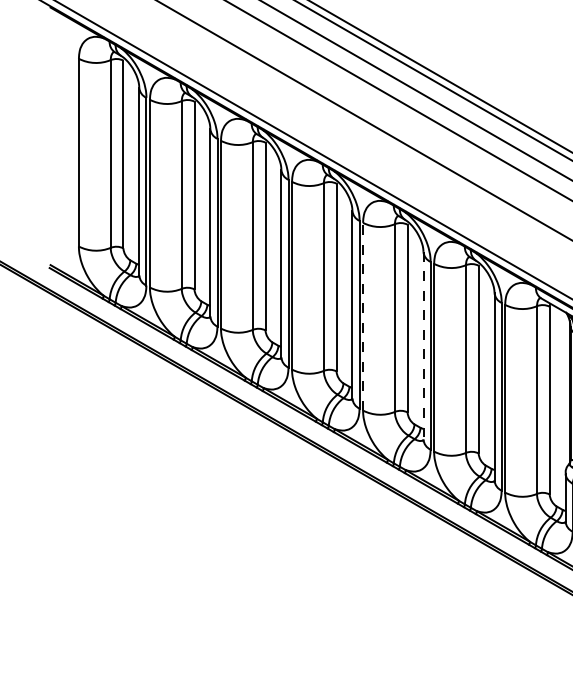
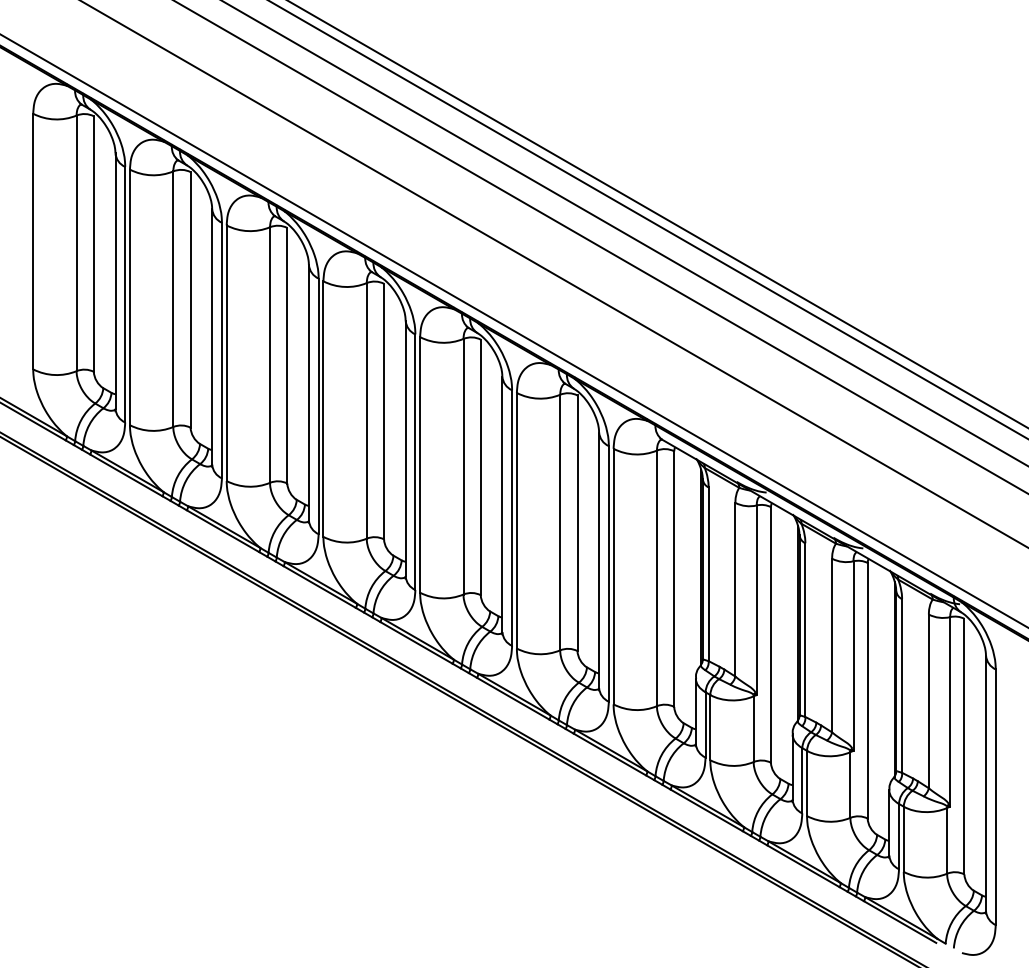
line: (363, 316) -> (420, 464), dashed -> solid
line: (423, 345) -> (502, 504), dashed -> solid

